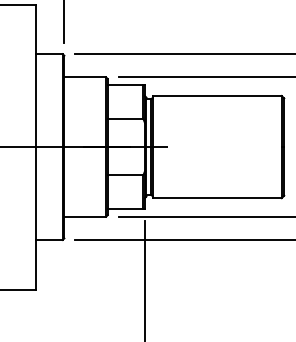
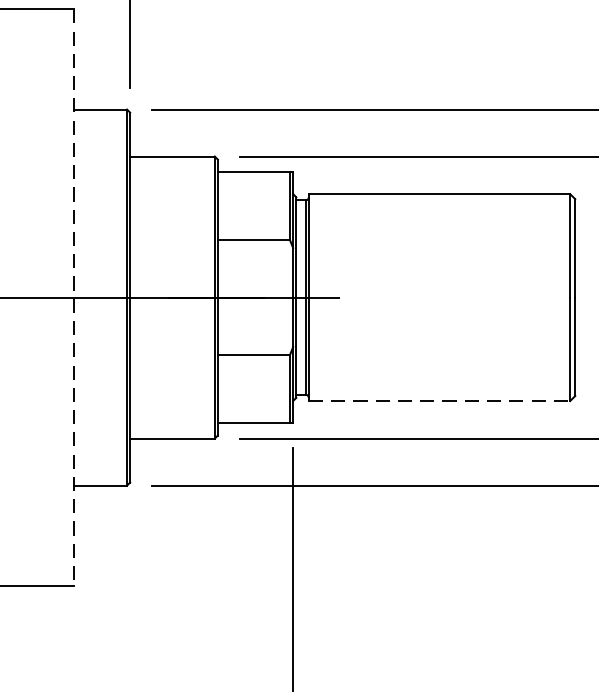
line: (36, 147) -> (73, 298), solid -> dashed
line: (217, 198) -> (440, 401), solid -> dashed

